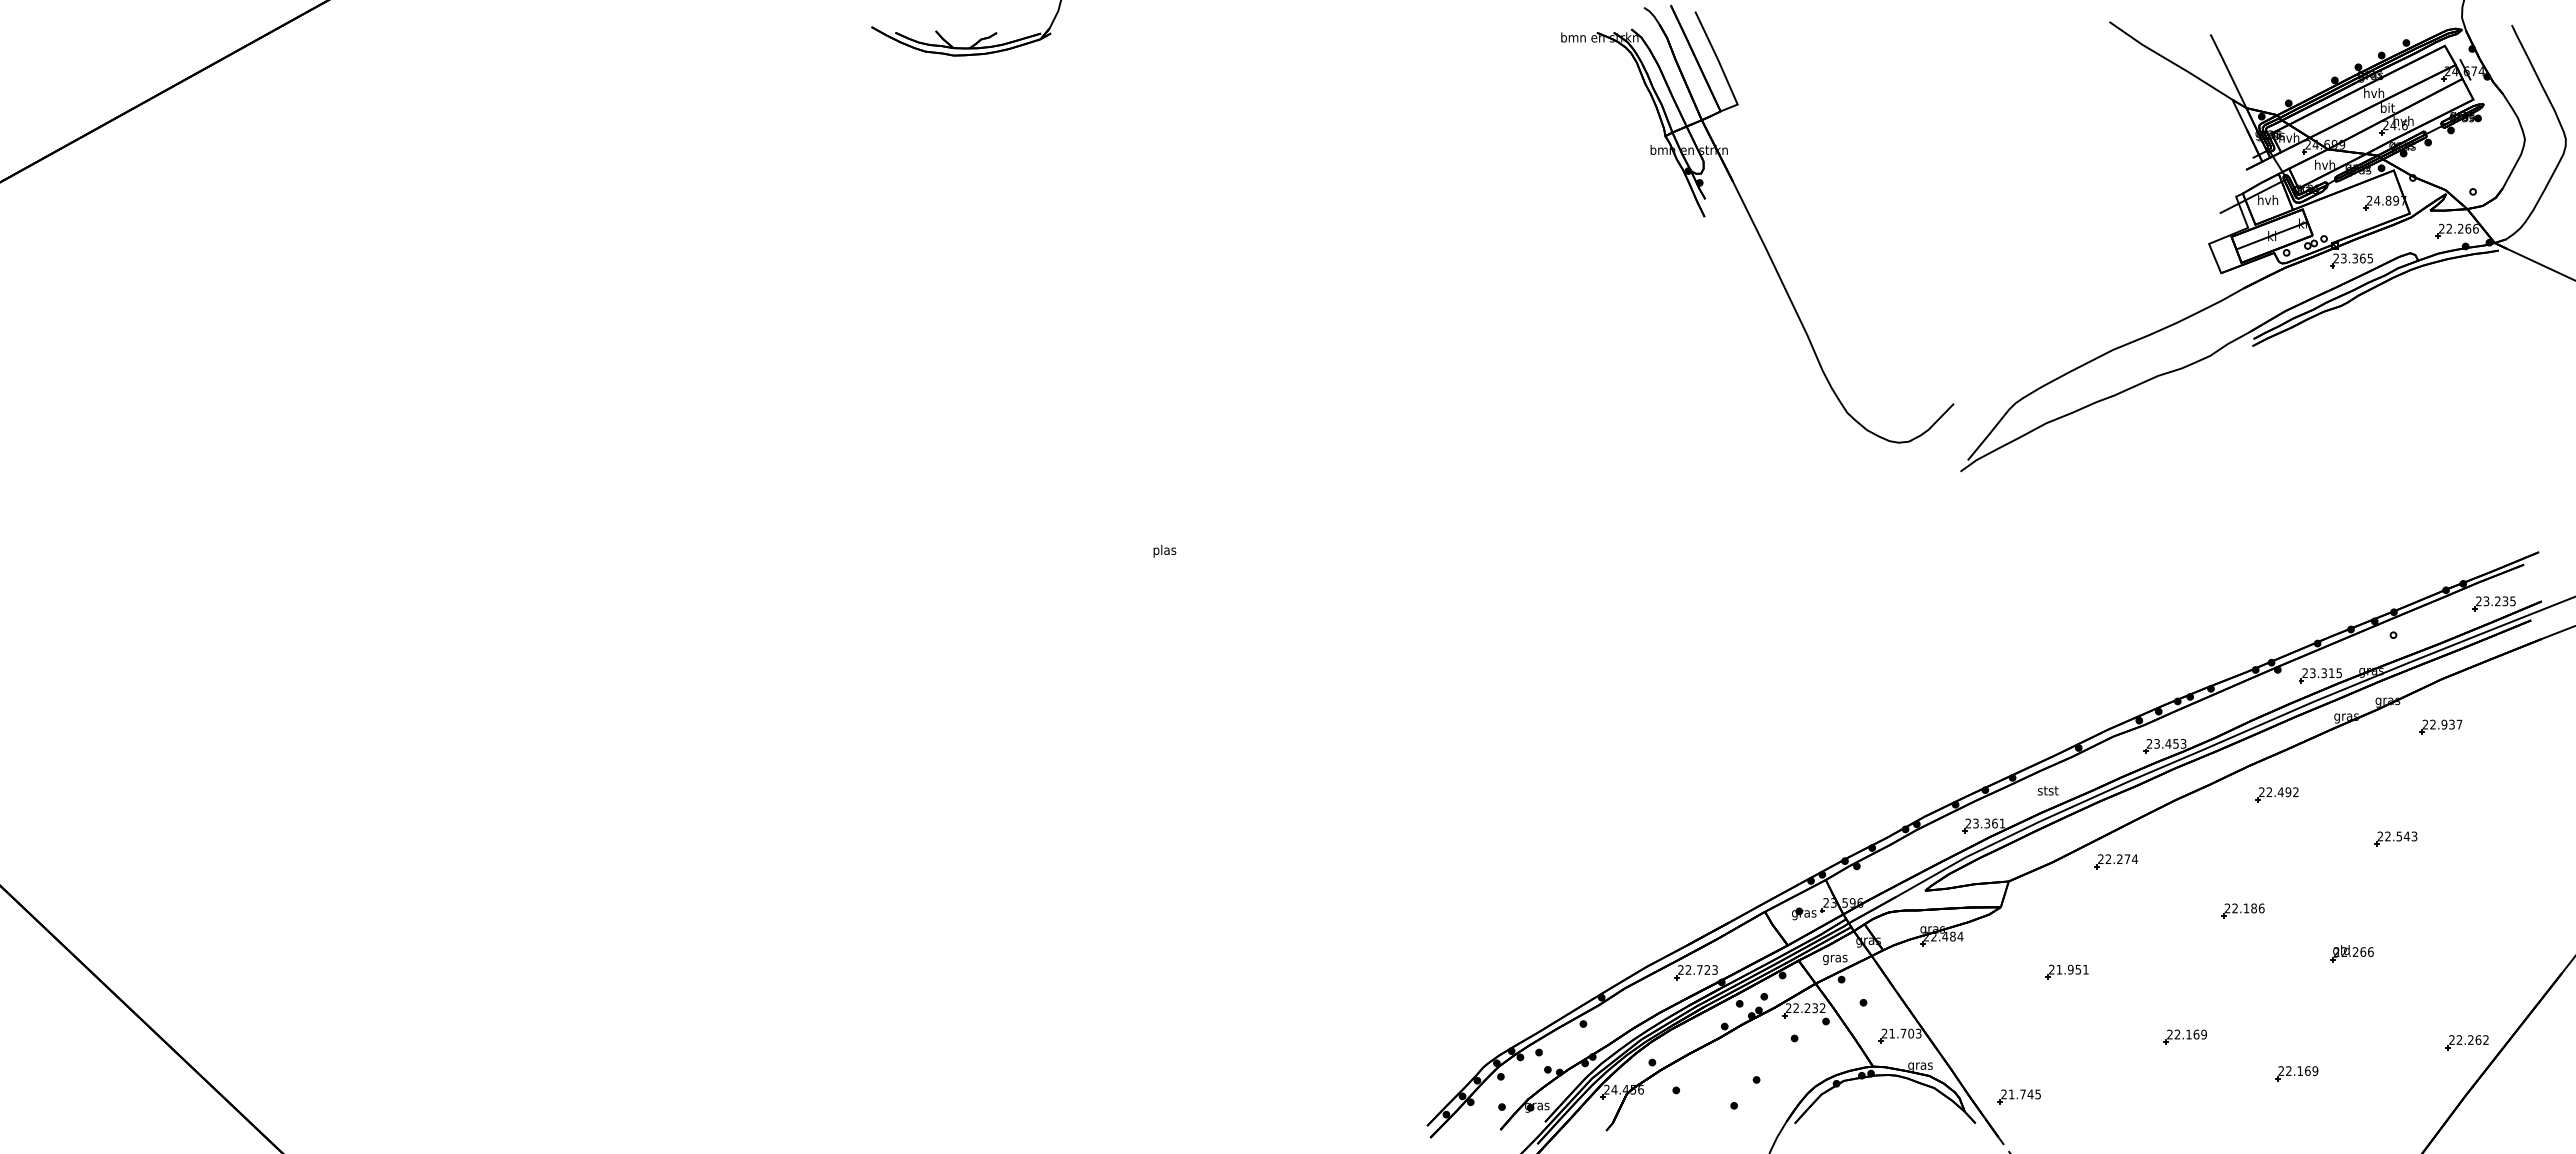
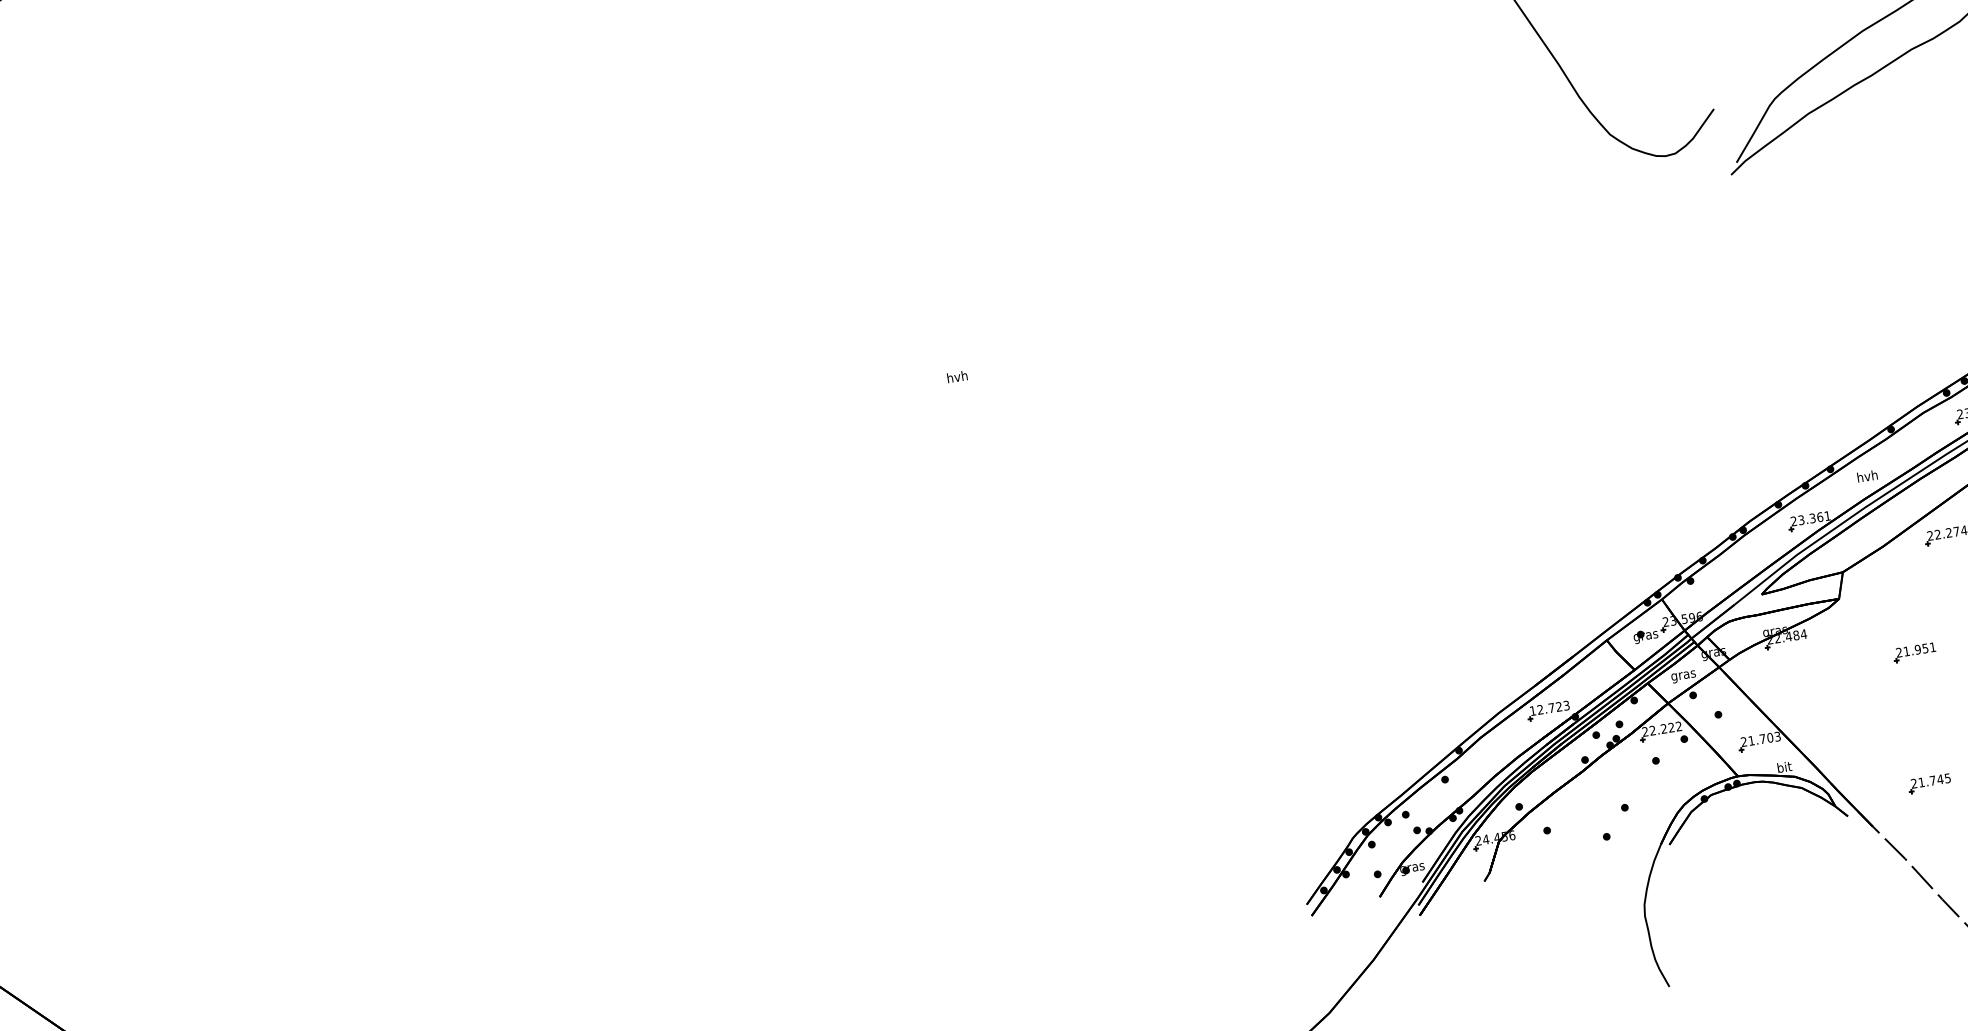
text: (1164, 550) -> (957, 377), plas -> hvh
text: (2047, 790) -> (1866, 476), stst -> hvh
text: (1680, 969) -> (1532, 710), 22.723 -> 12.723
text: (1814, 1008) -> (1670, 728), 22.232 -> 22.222
text: (1920, 1064) -> (1784, 766), gras -> bit
part: (2018, 1096) -> (1928, 783), moved

